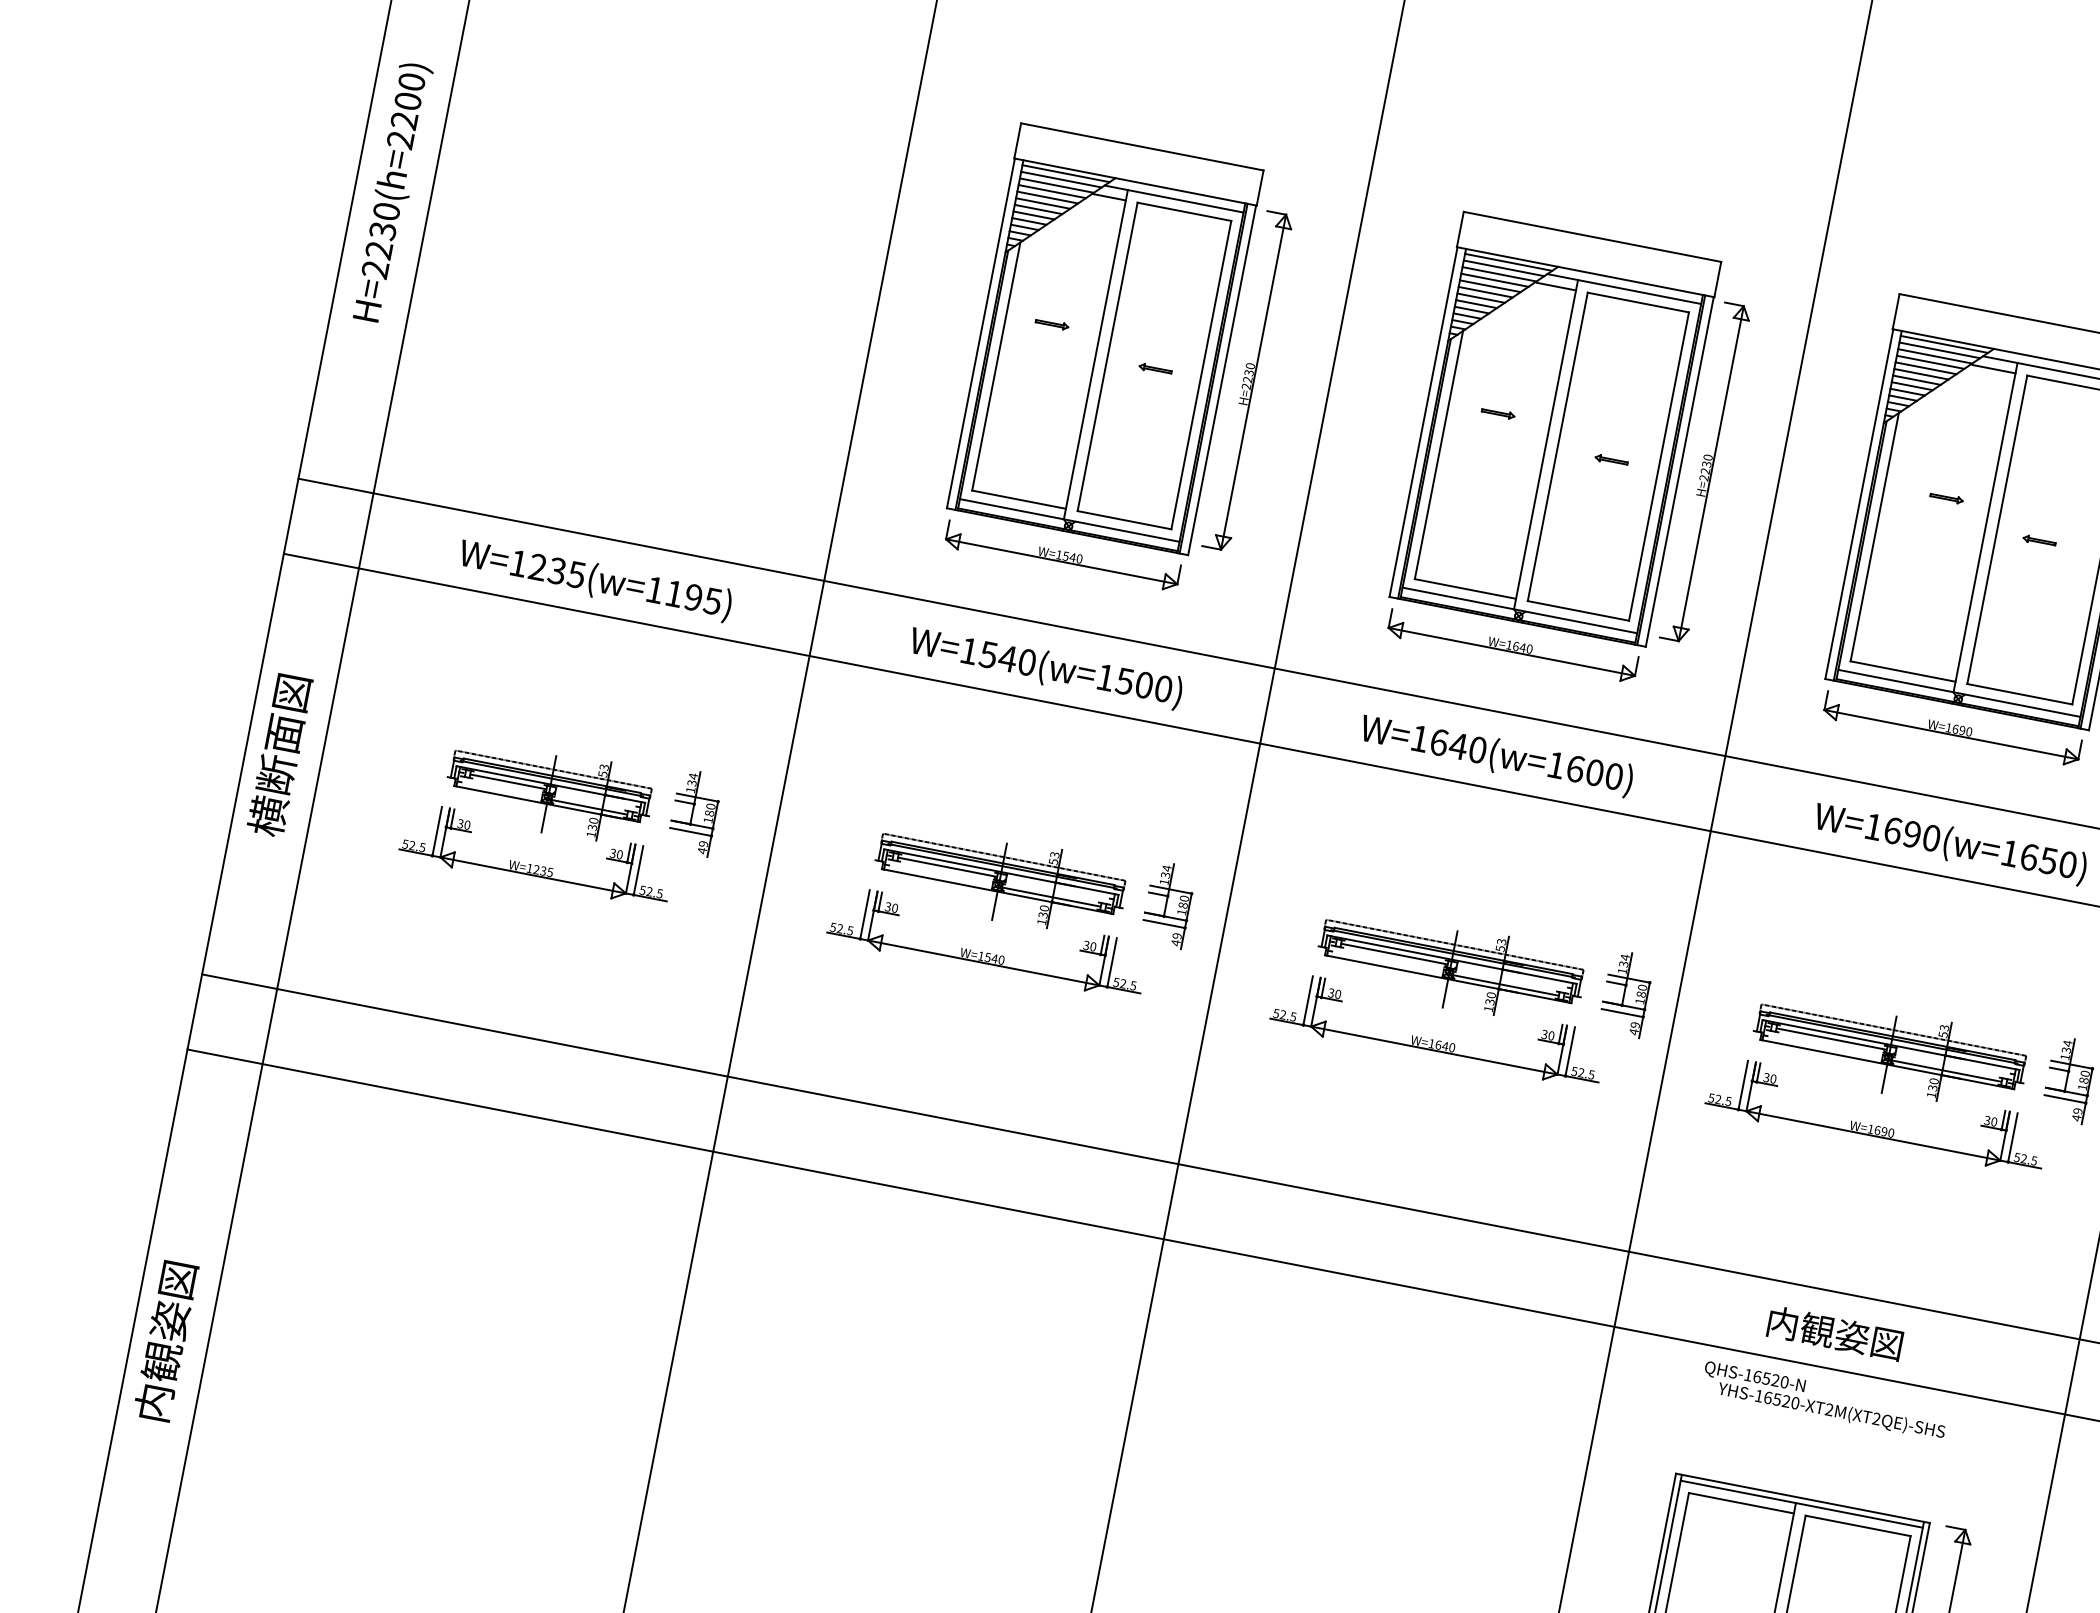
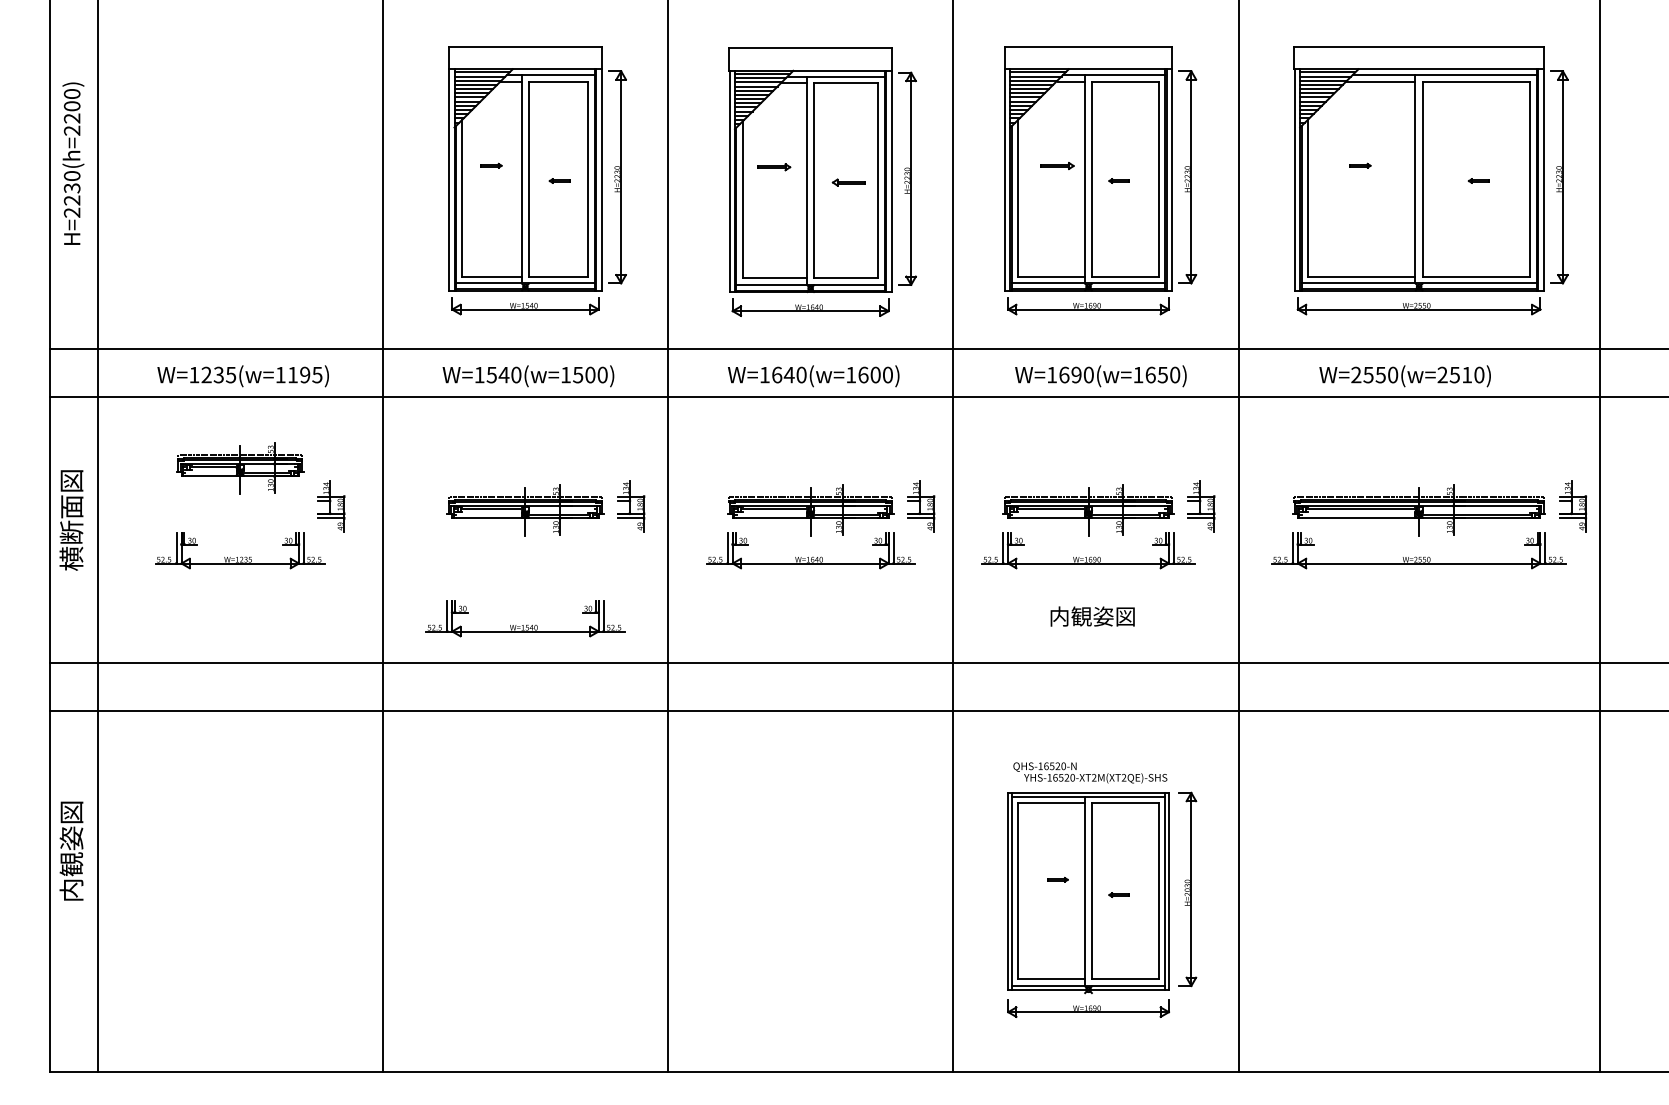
part: (1498, 413) -> (774, 167), size x1.6
part: (1611, 460) -> (848, 182), size x1.6
part: (1946, 497) -> (1057, 165), size x1.6
part: (549, 791) -> (240, 468), moved
part: (989, 952) -> (527, 624), moved
text: (1834, 1333) -> (1092, 616), moved
text: (166, 1340) -> (71, 850), moved
text: (1825, 1400) -> (1090, 772), moved

